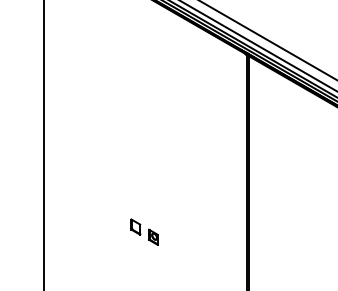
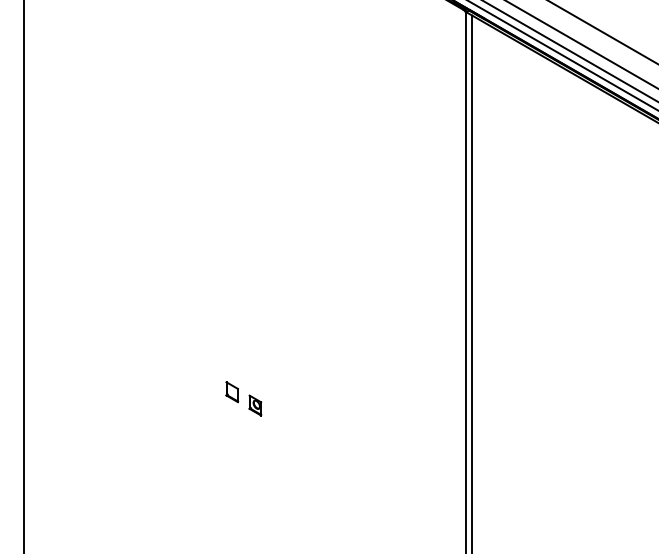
part: (144, 231) -> (243, 397), size x0.6

